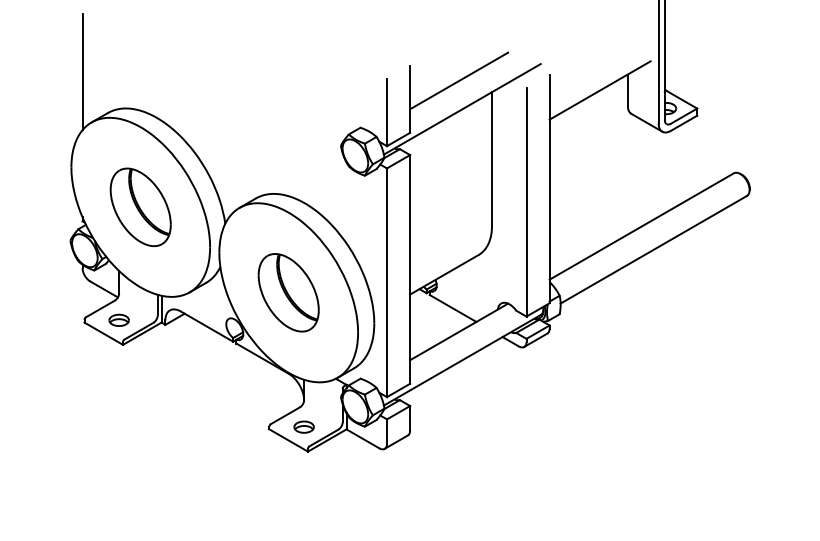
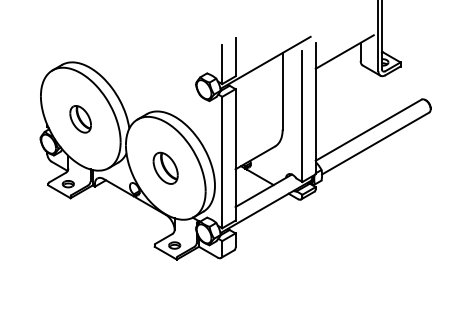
line: (82, 70) -> (47, 40), removed
line: (458, 80) -> (263, 46), removed
part: (140, 207) -> (80, 119), size x0.6
part: (288, 293) -> (165, 168), size x0.7

